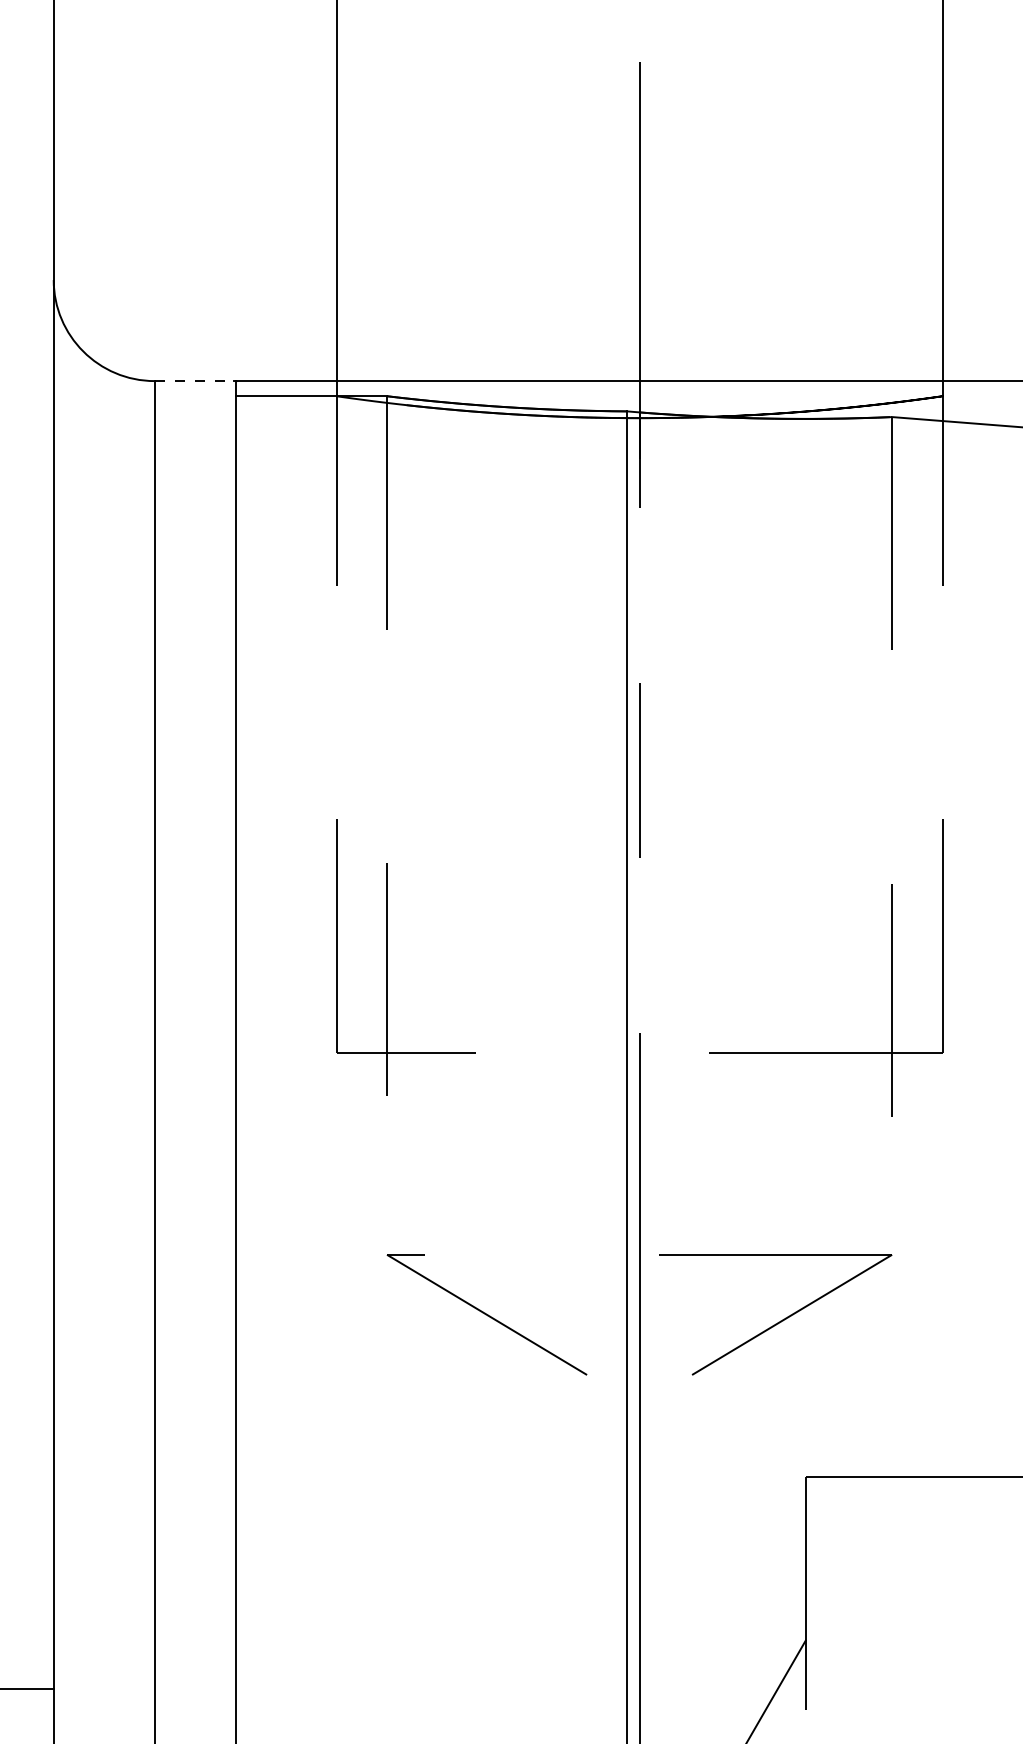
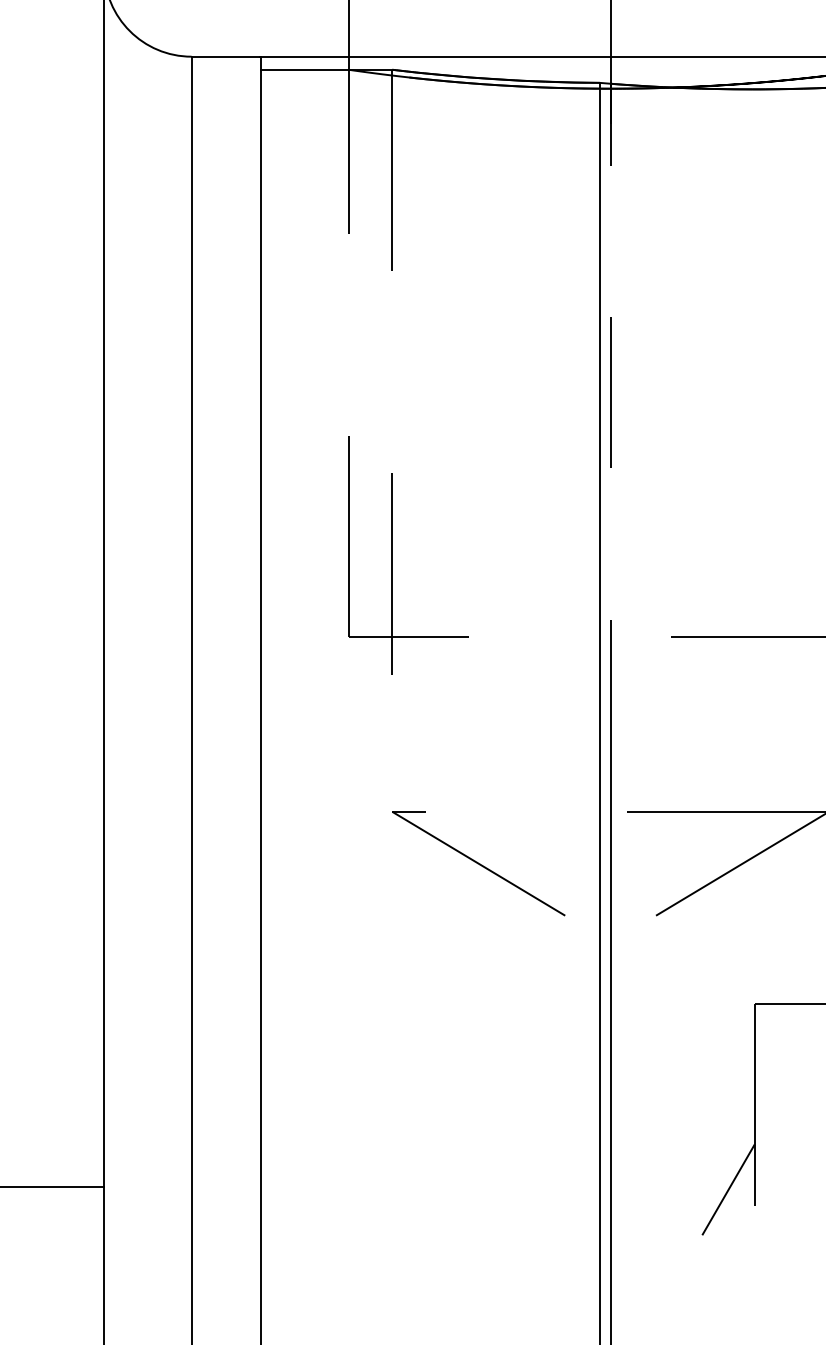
line: (195, 381) -> (226, 57), dashed -> solid

